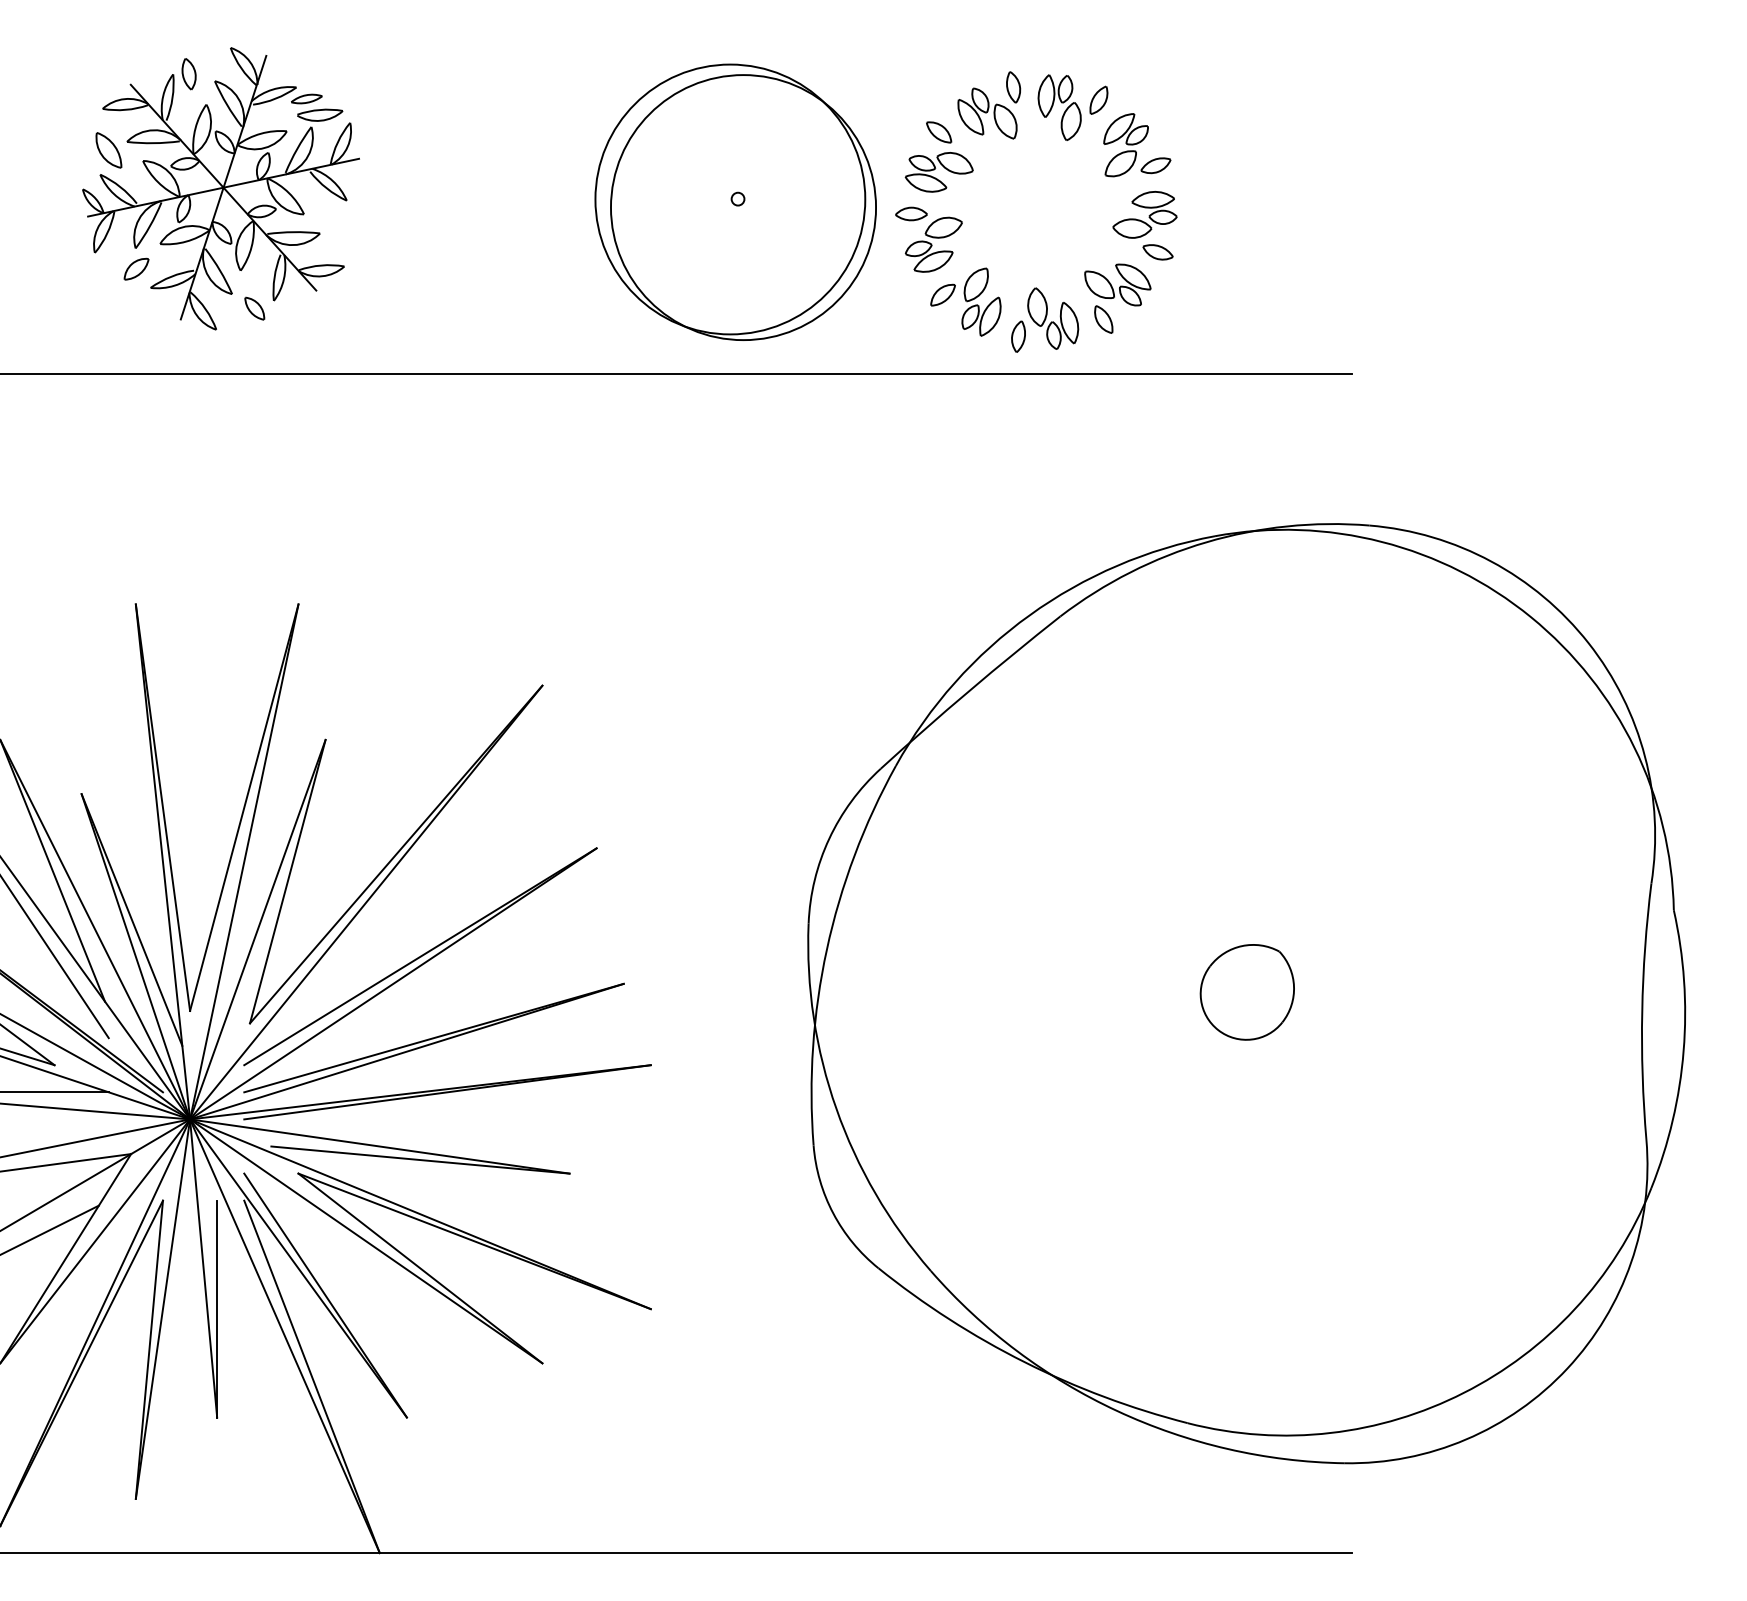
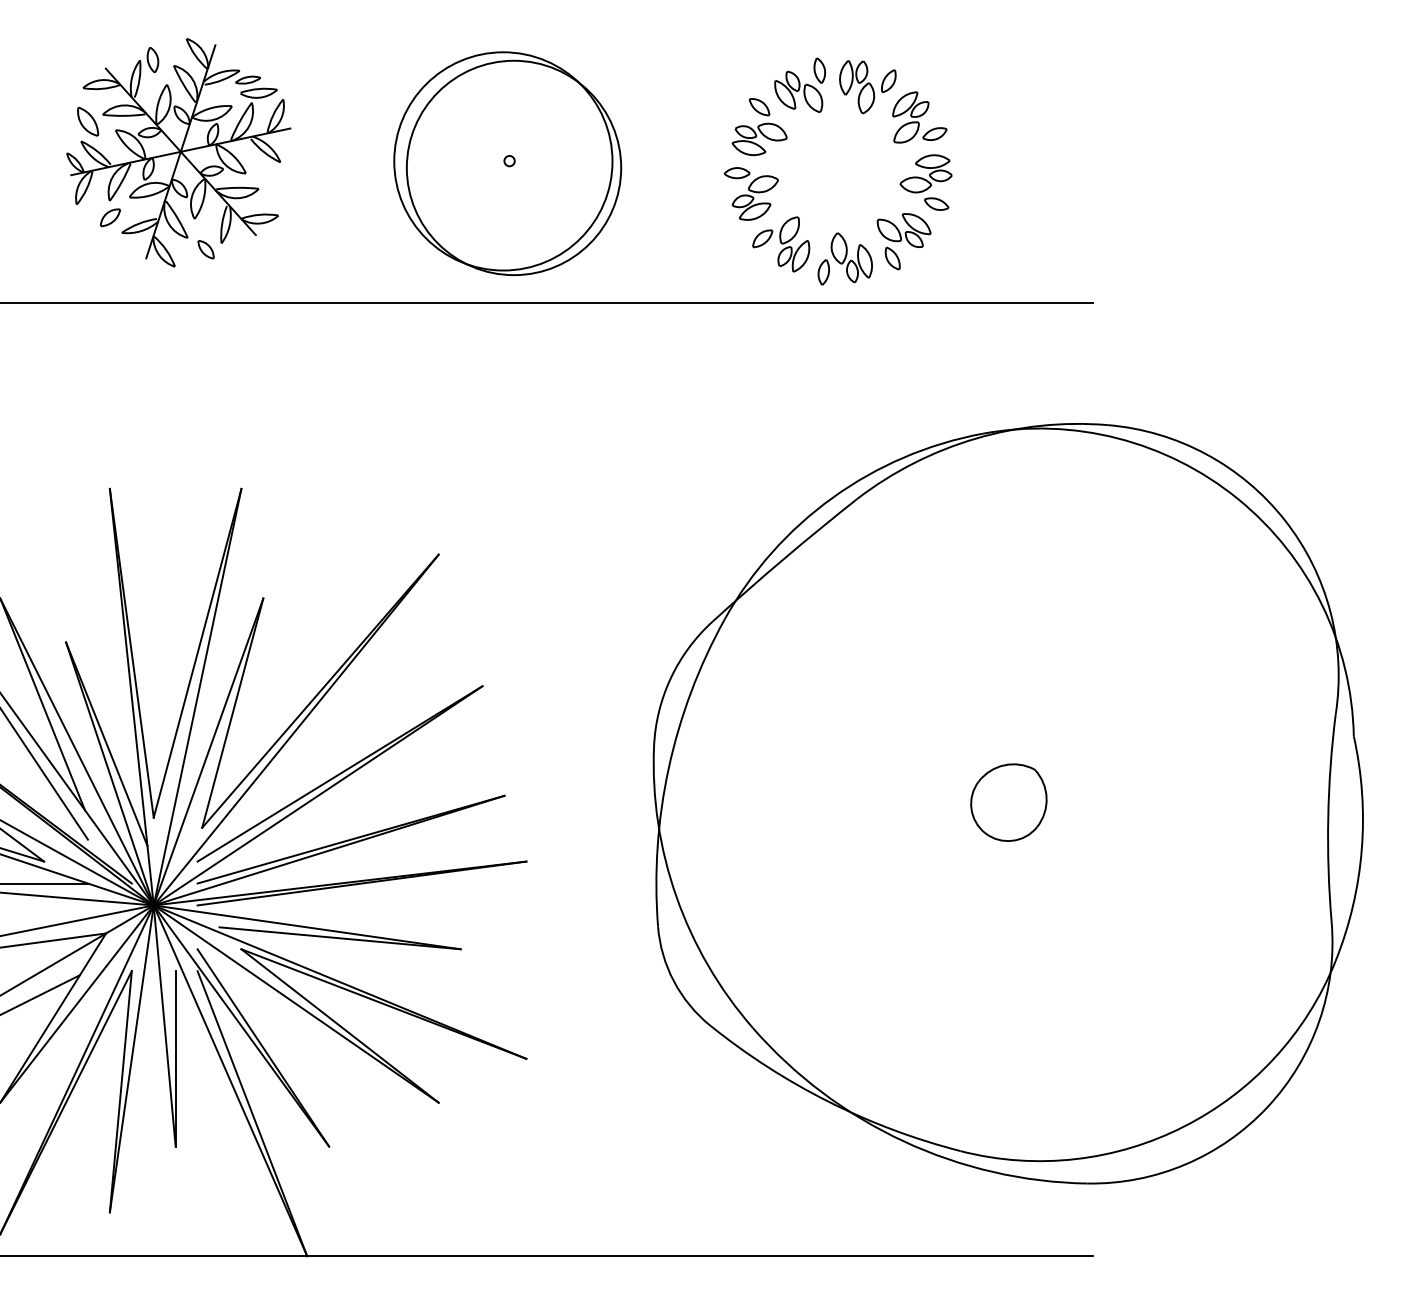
part: (735, 201) -> (507, 163), moved

